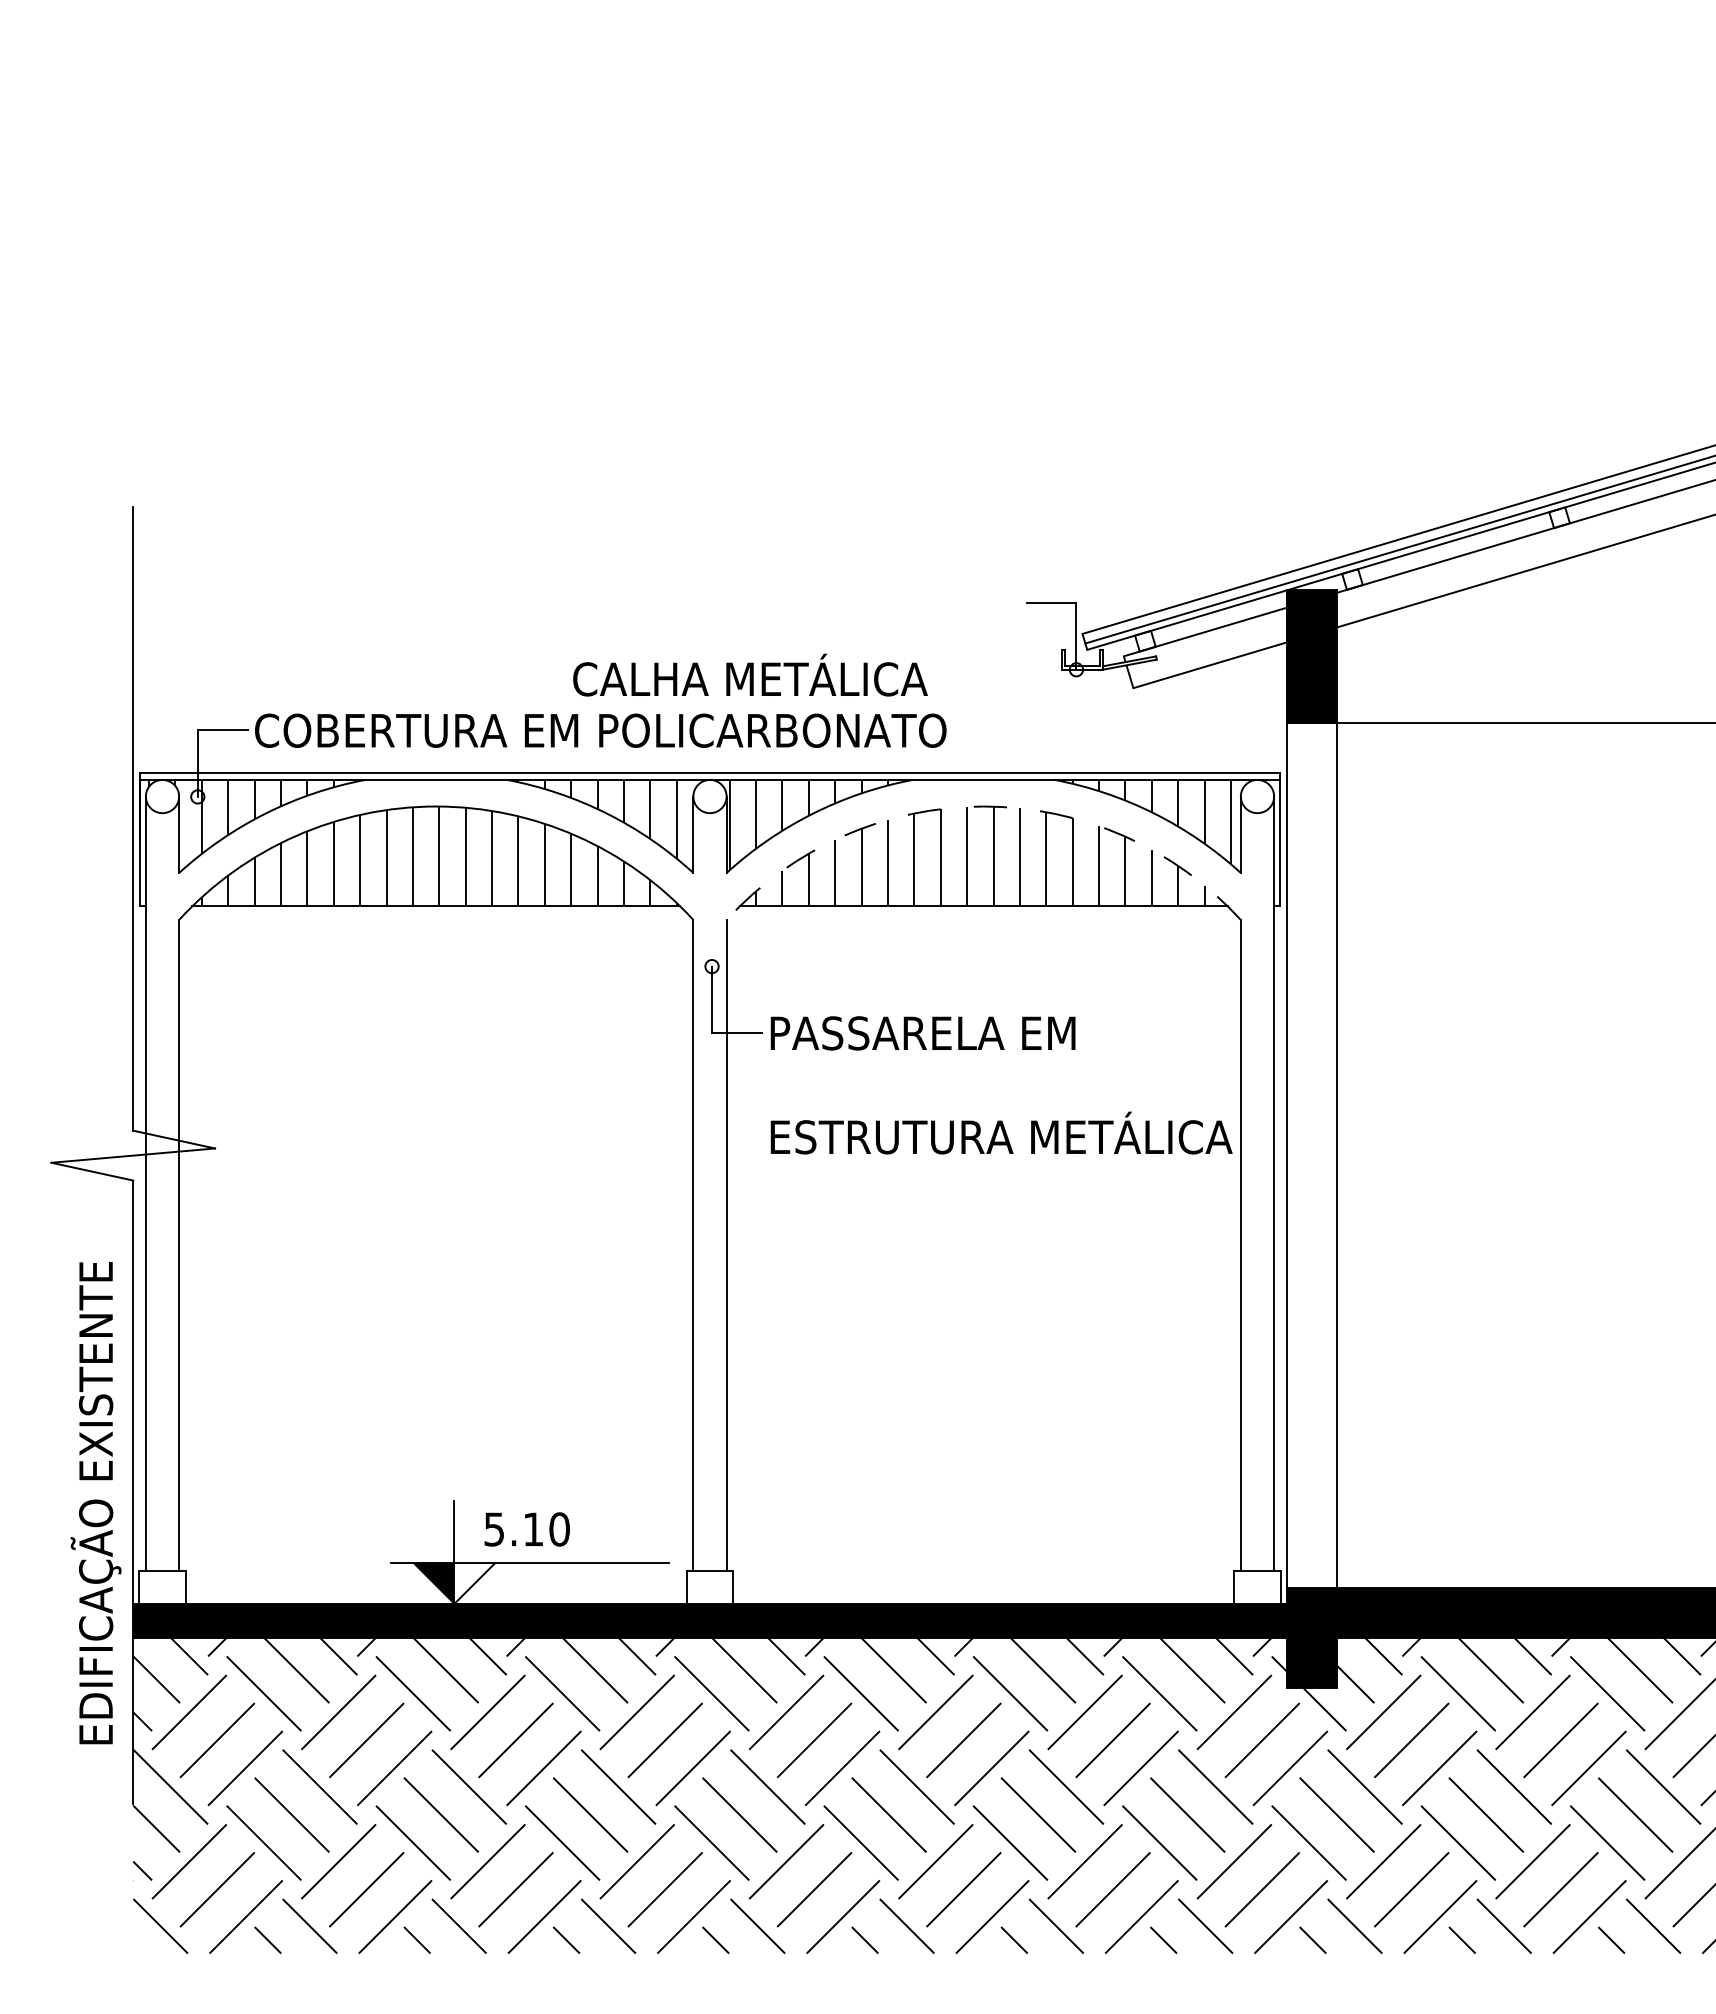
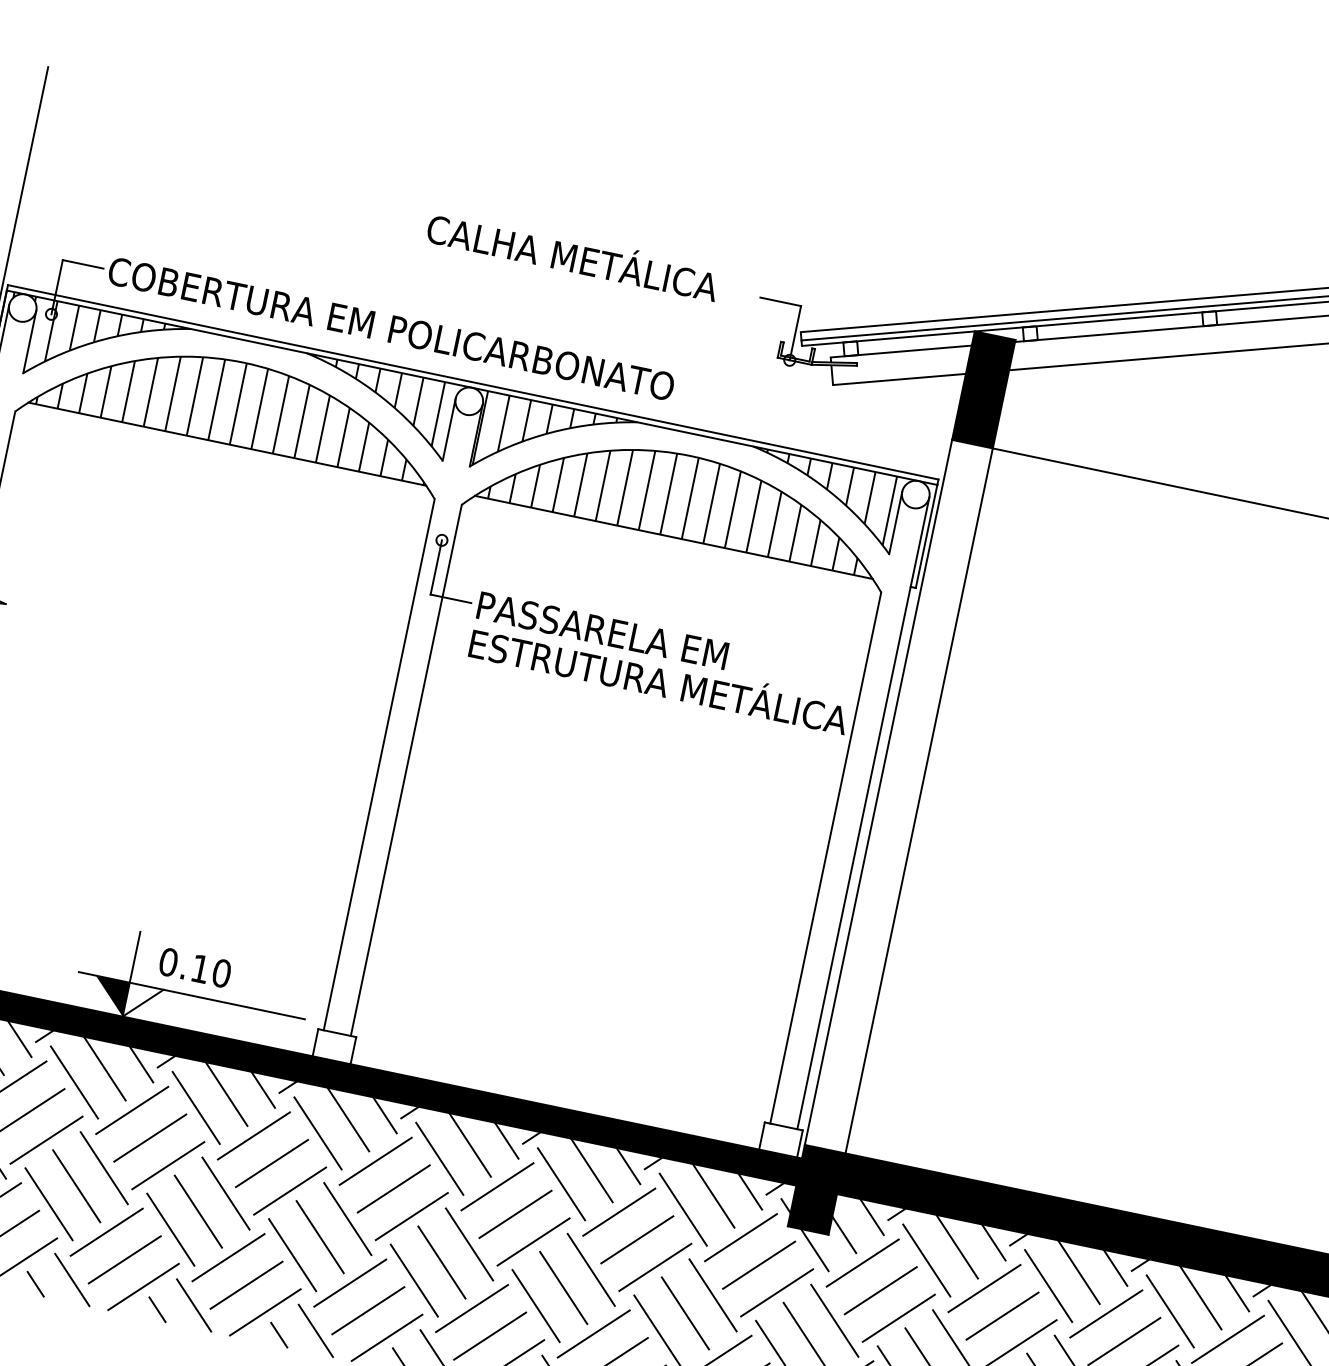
text: (750, 674) -> (573, 254), moved
arc: (983, 806) -> (690, 456), dashed -> solid
text: (1001, 1132) -> (659, 678), moved
text: (494, 1529) -> (168, 962), 5.10 -> 0.10

